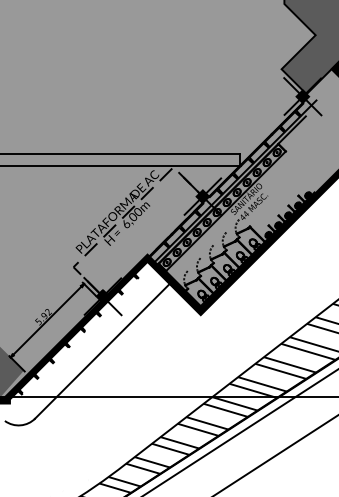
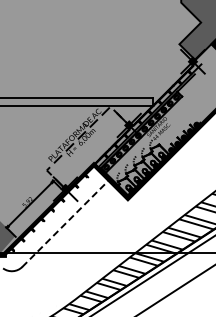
line: (102, 350) -> (65, 223), solid -> dashed

